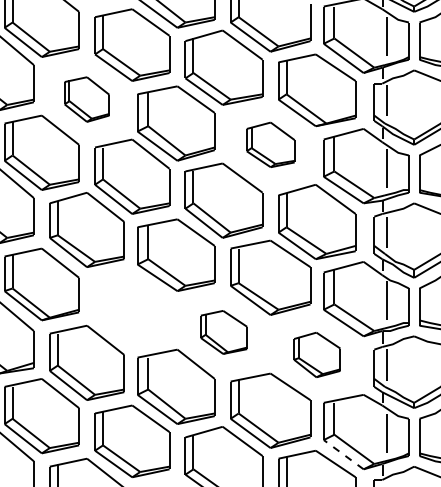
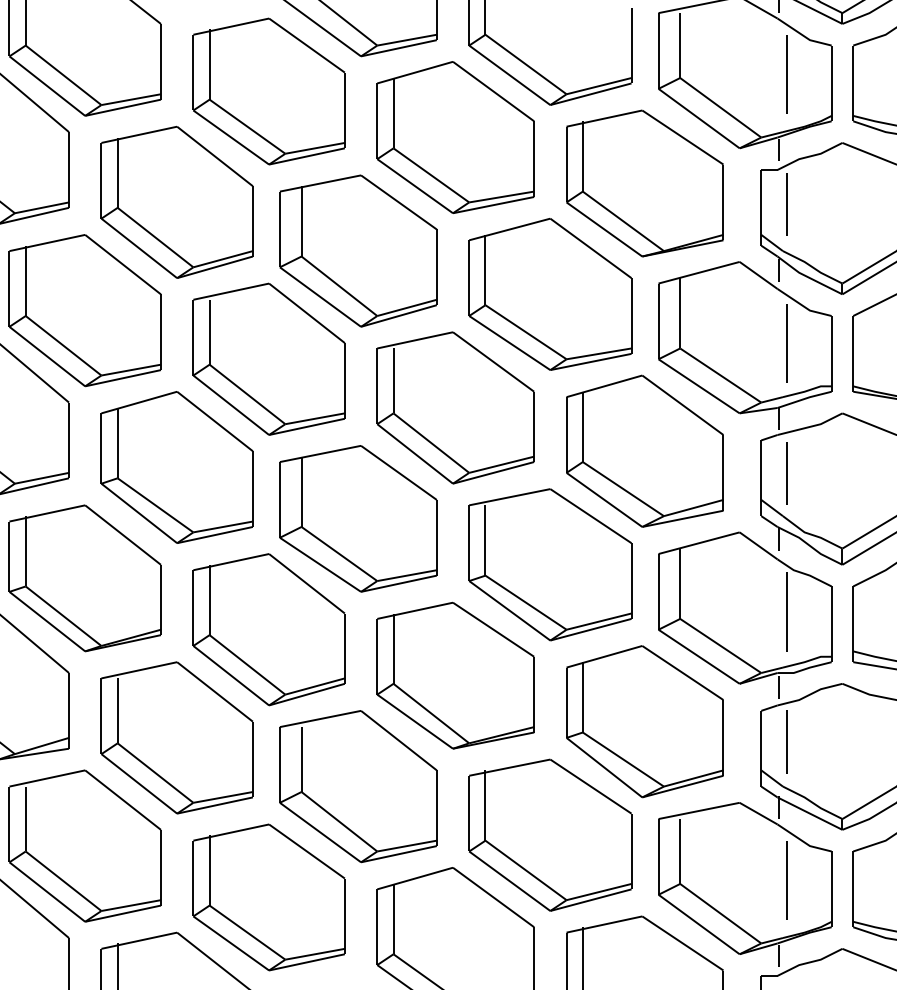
part: (86, 99) -> (175, 202), size x1.67
part: (270, 144) -> (550, 293), size x1.67
part: (132, 309) -> (269, 629), added
part: (223, 332) -> (454, 675), size x1.67
part: (317, 354) -> (645, 720), size x1.67
line: (343, 454) -> (698, 924), dashed -> solid

